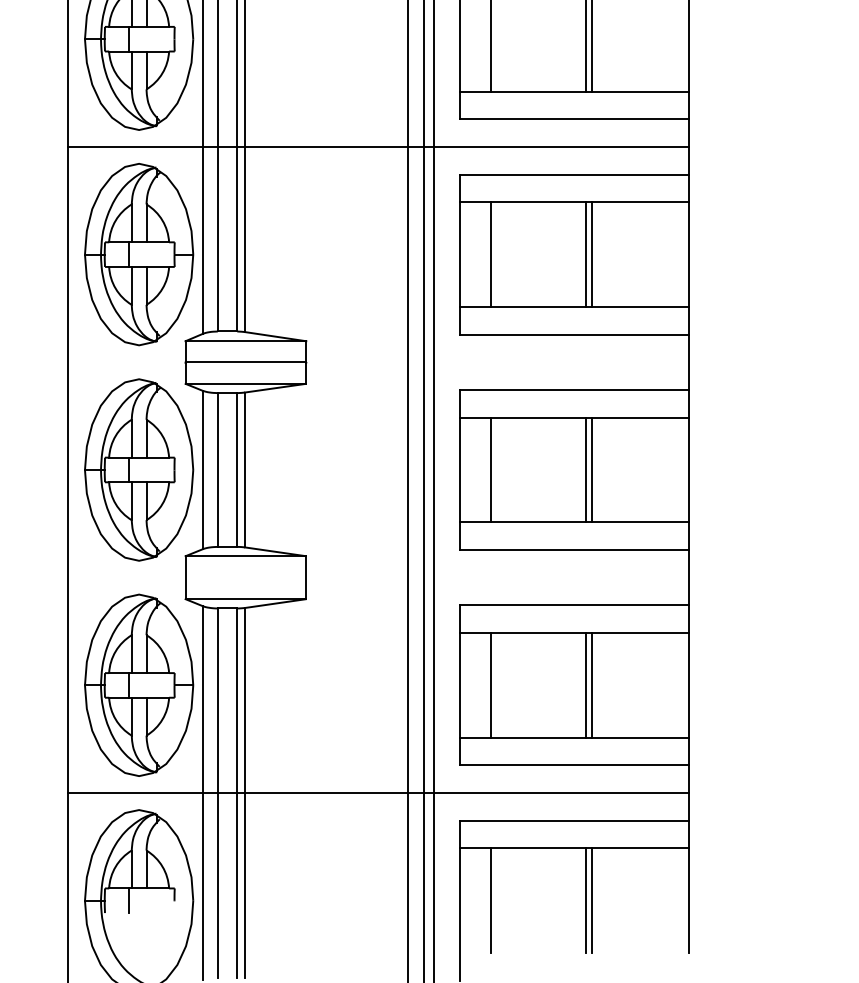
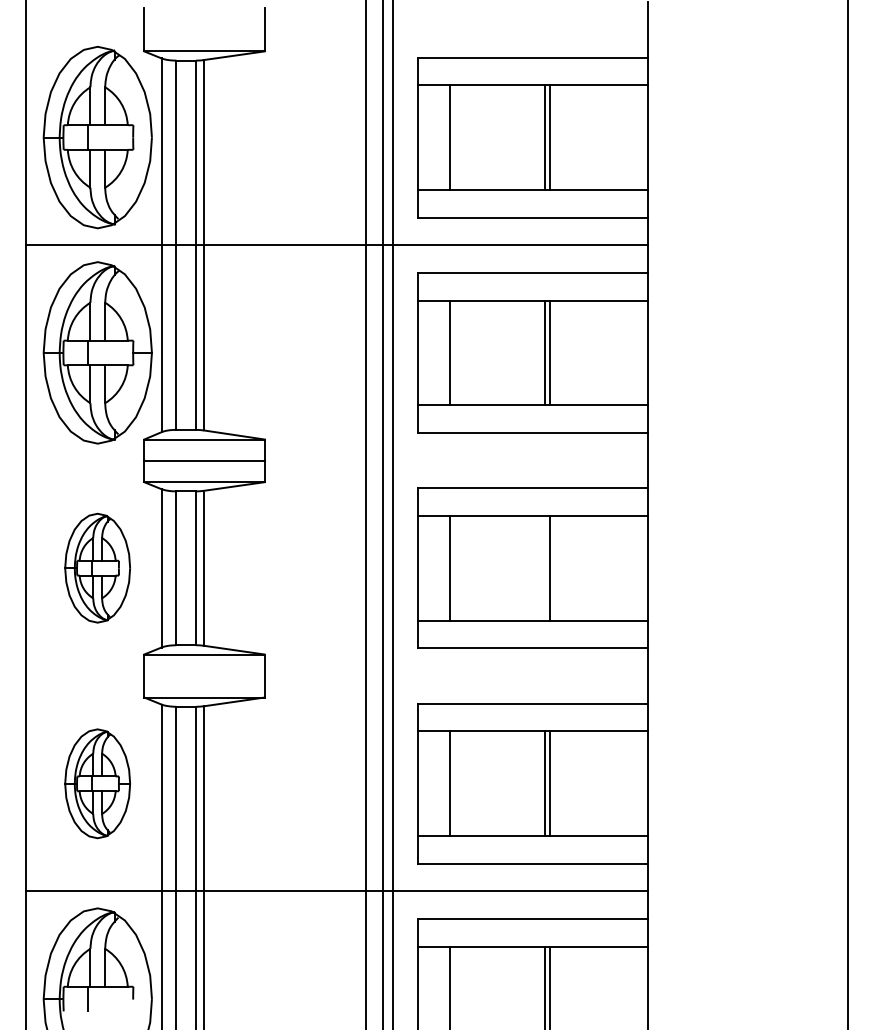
part: (138, 469) -> (97, 567), size x0.6
line: (585, 469) -> (544, 567), removed
part: (138, 685) -> (97, 783), size x0.6

